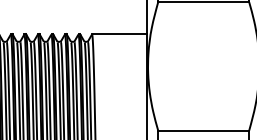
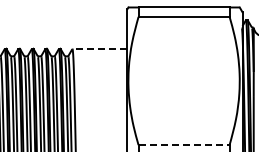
line: (119, 34) -> (99, 49), solid -> dashed
line: (204, 130) -> (184, 145), solid -> dashed

